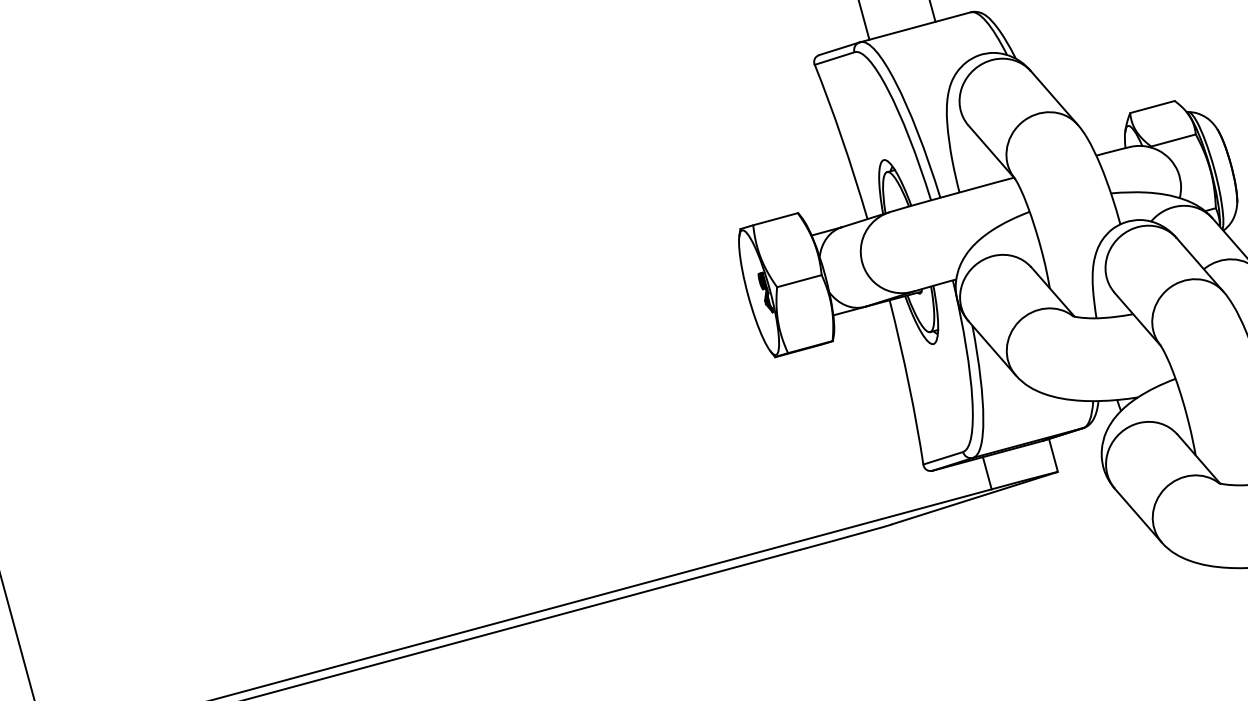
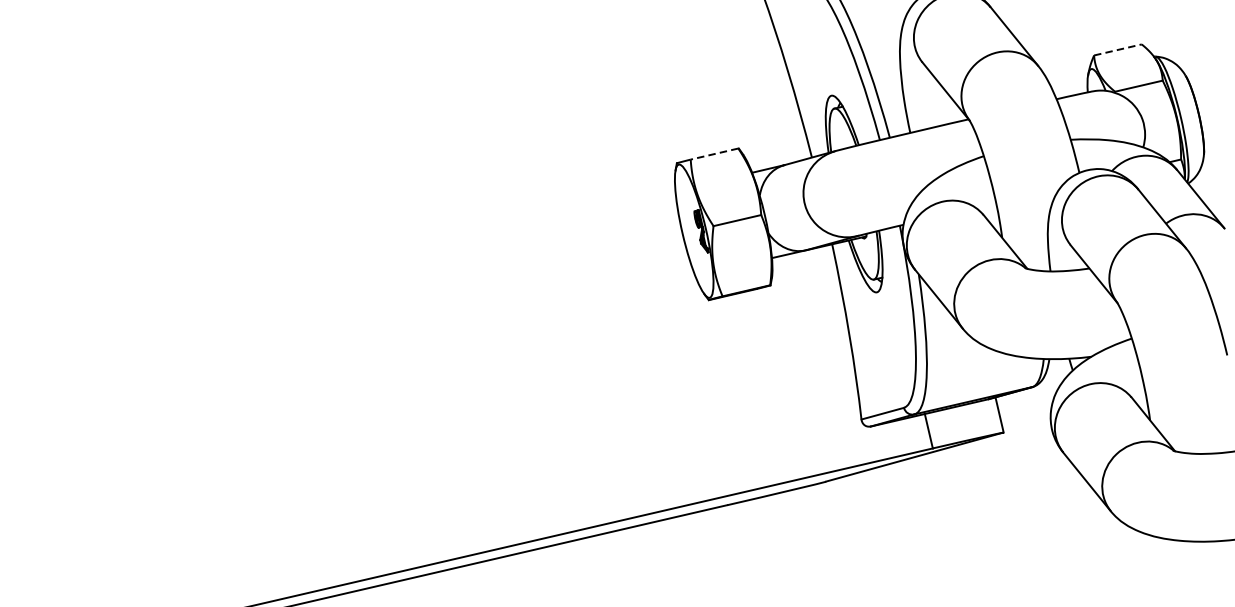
line: (1152, 106) -> (1117, 49), solid -> dashed
line: (775, 219) -> (714, 154), solid -> dashed

